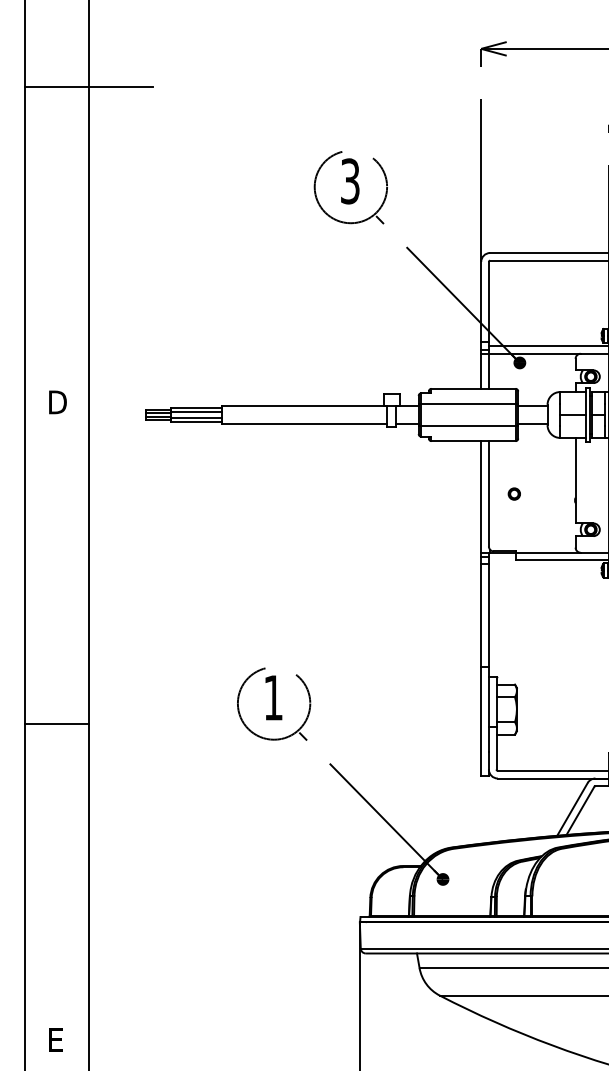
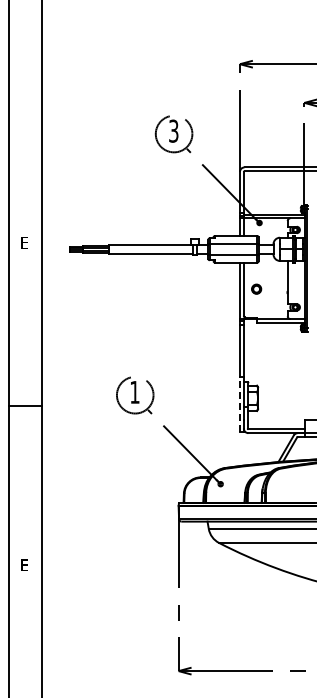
line: (88, 87) -> (41, 83), removed
text: (57, 401) -> (25, 242), D -> E
part: (513, 494) -> (256, 289), size x1.6
line: (480, 719) -> (239, 403), solid -> dashed

